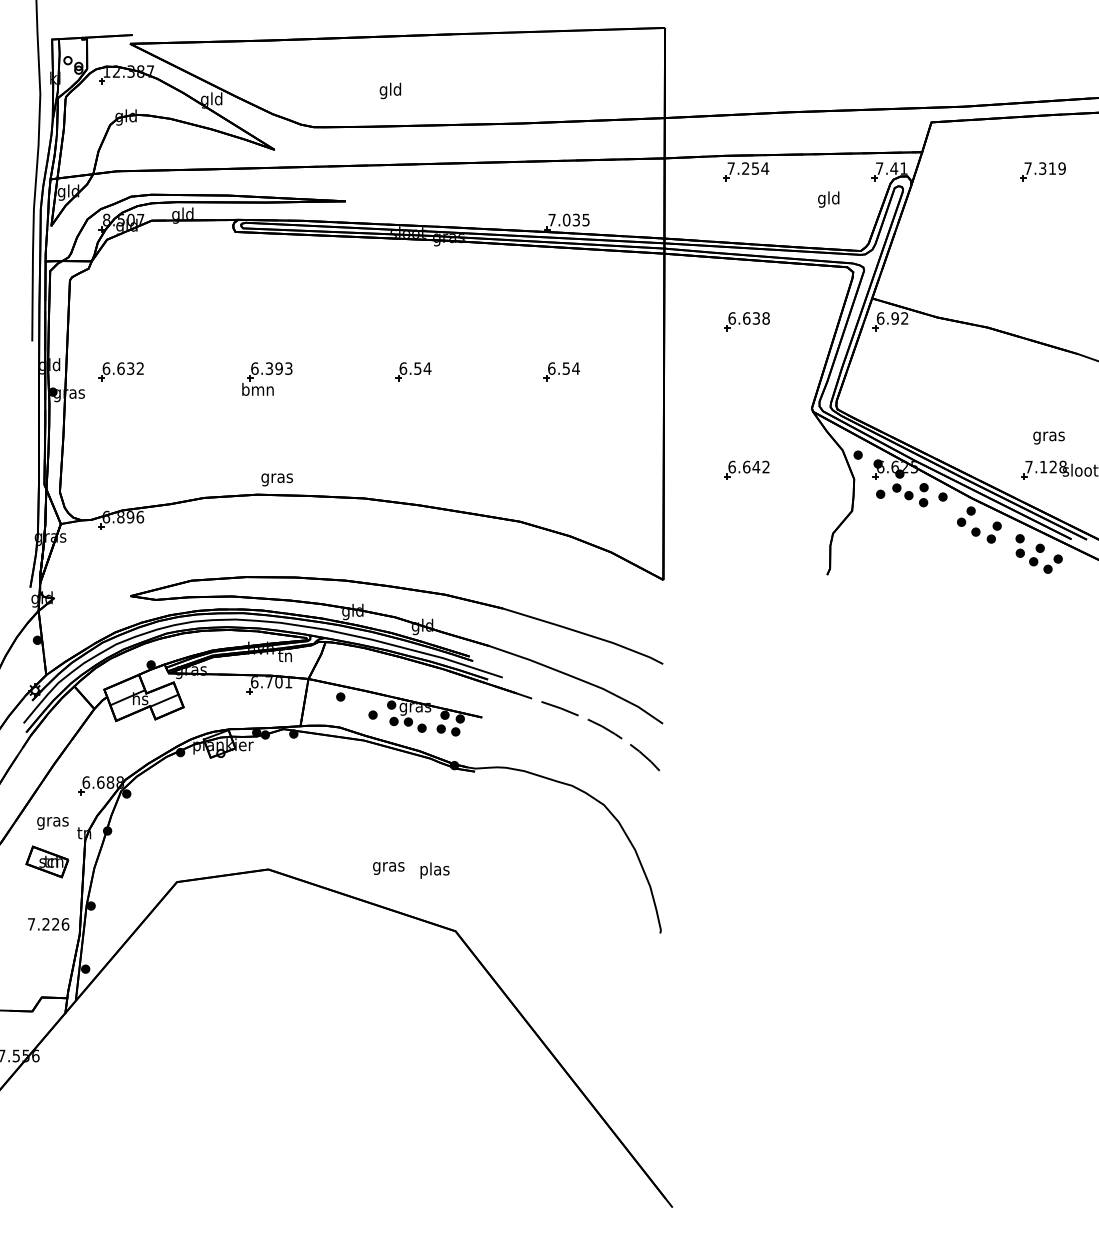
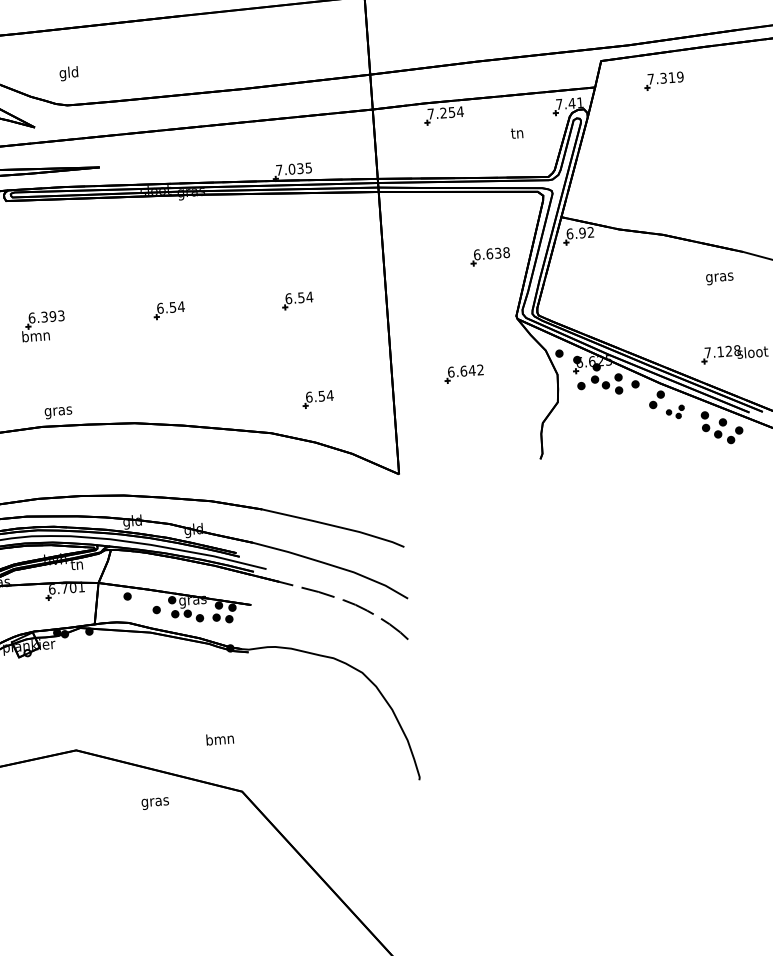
text: (390, 90) -> (68, 73), moved
part: (1042, 171) -> (663, 80), moved
text: (828, 199) -> (517, 134), gld -> tn
part: (746, 321) -> (489, 256), moved
text: (1048, 437) -> (719, 278), moved
part: (576, 486) -> (317, 399), added
part: (986, 532) -> (675, 412), size x0.7
text: (388, 868) -> (155, 803), moved
text: (434, 870) -> (219, 740), plas -> bmn

